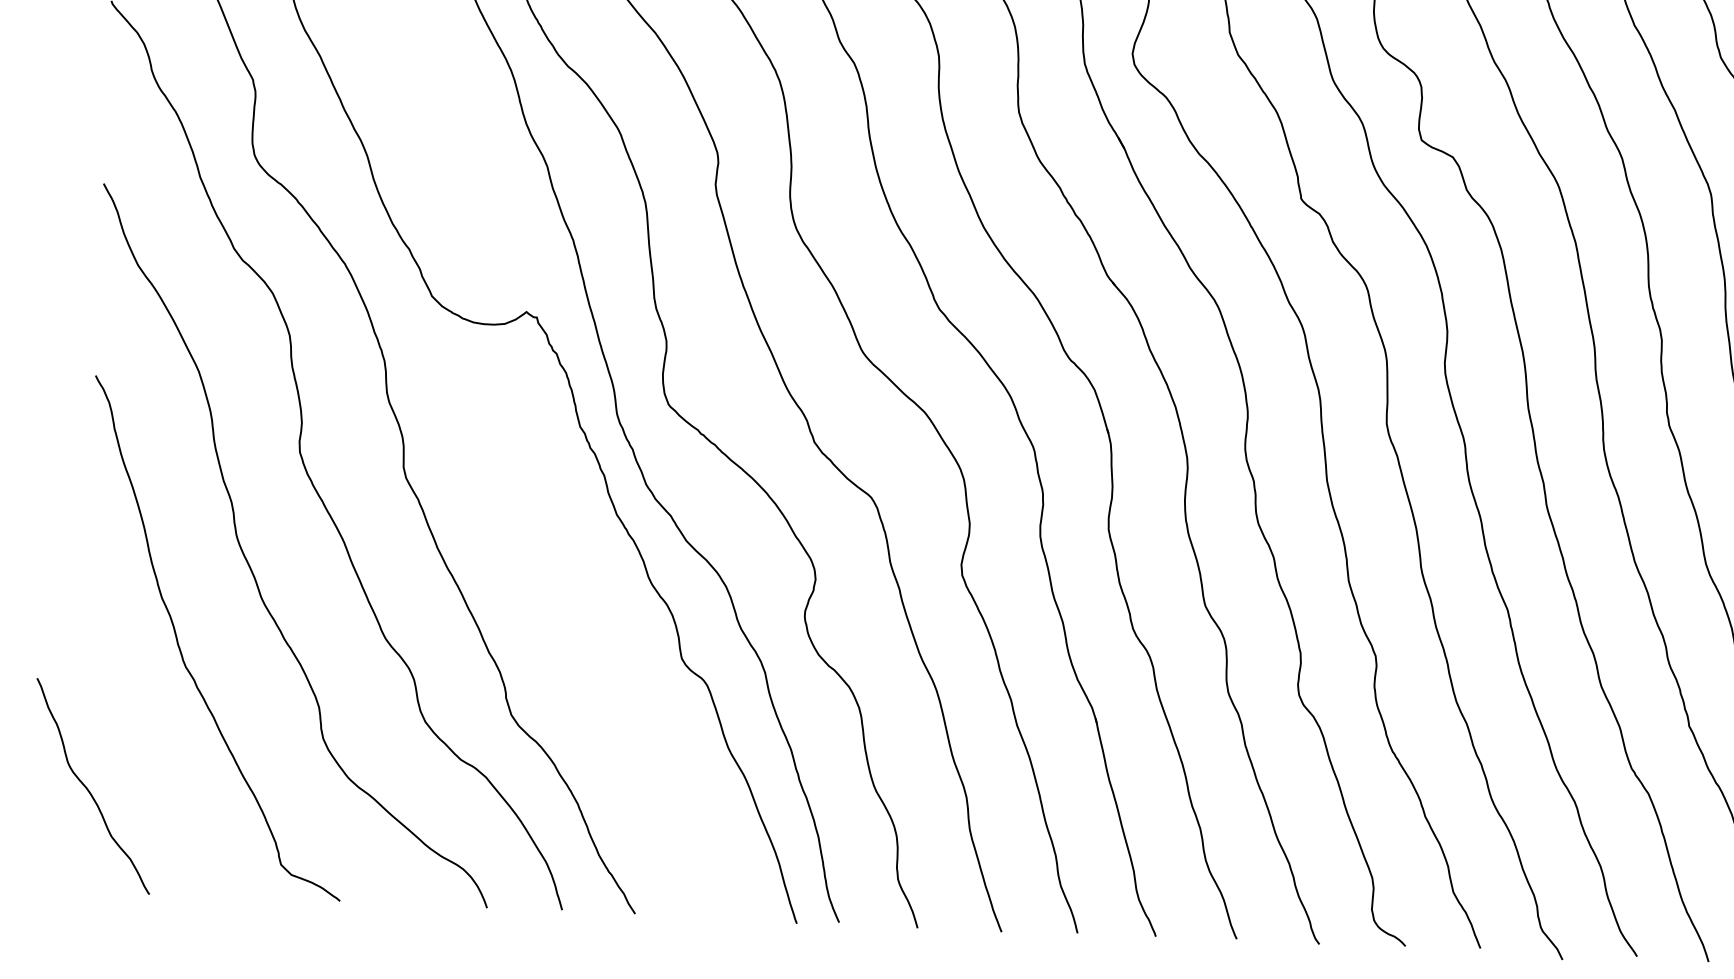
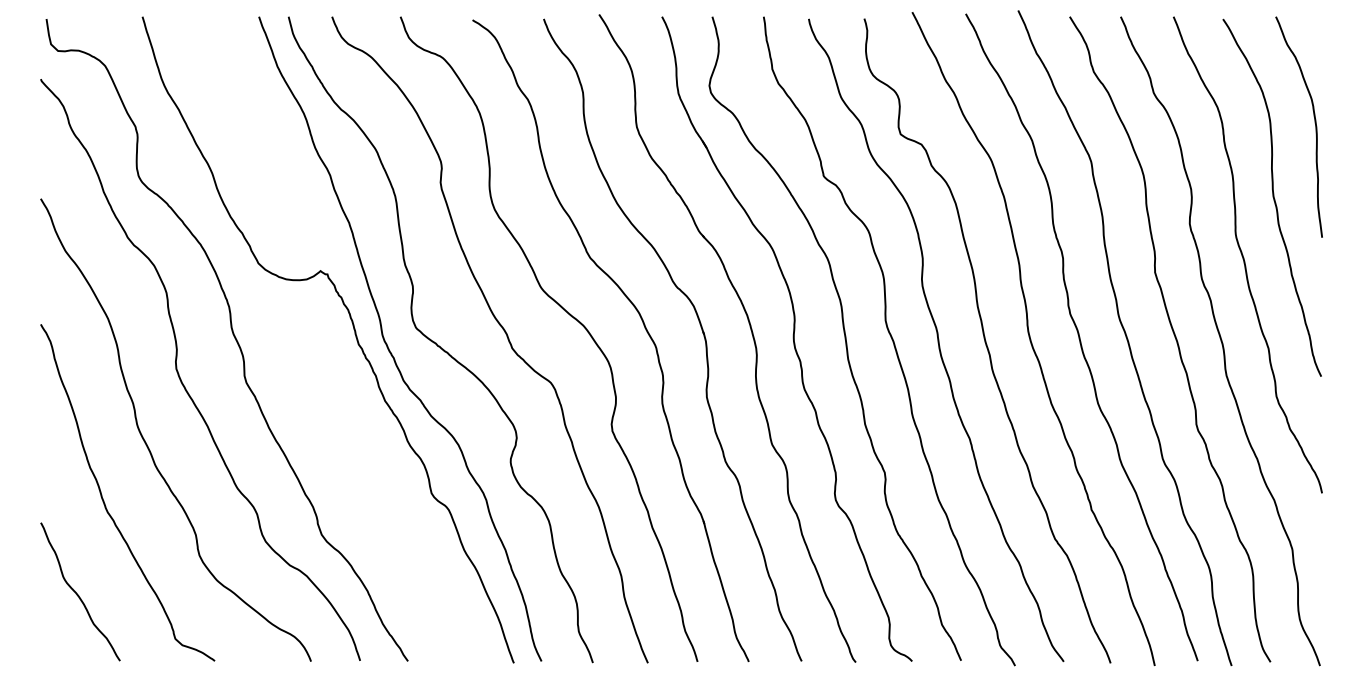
curve: (88, 788) -> (77, 593), moved

